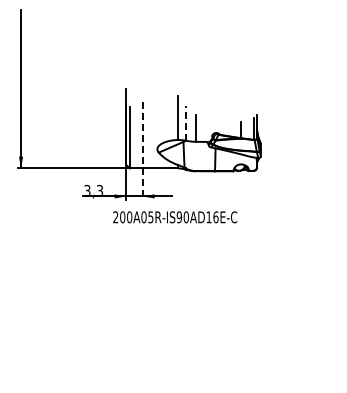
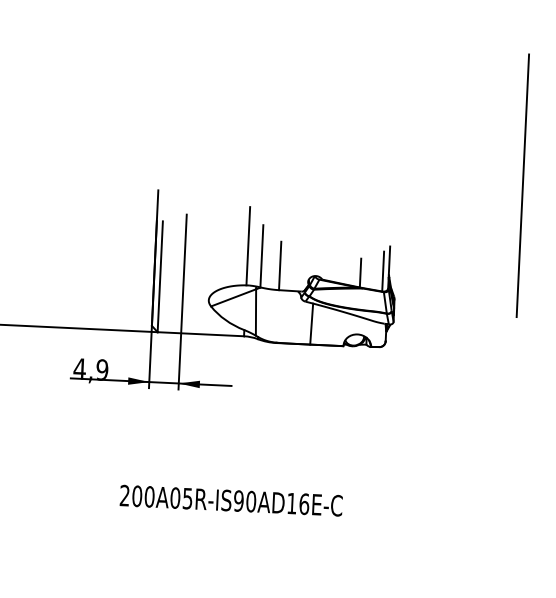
line: (329, 77) -> (523, 186), added
line: (185, 122) -> (261, 254), dashed -> solid
line: (142, 150) -> (181, 301), dashed -> solid
text: (93, 189) -> (90, 366), 3,3 -> 4,9
text: (175, 217) -> (231, 501), moved

